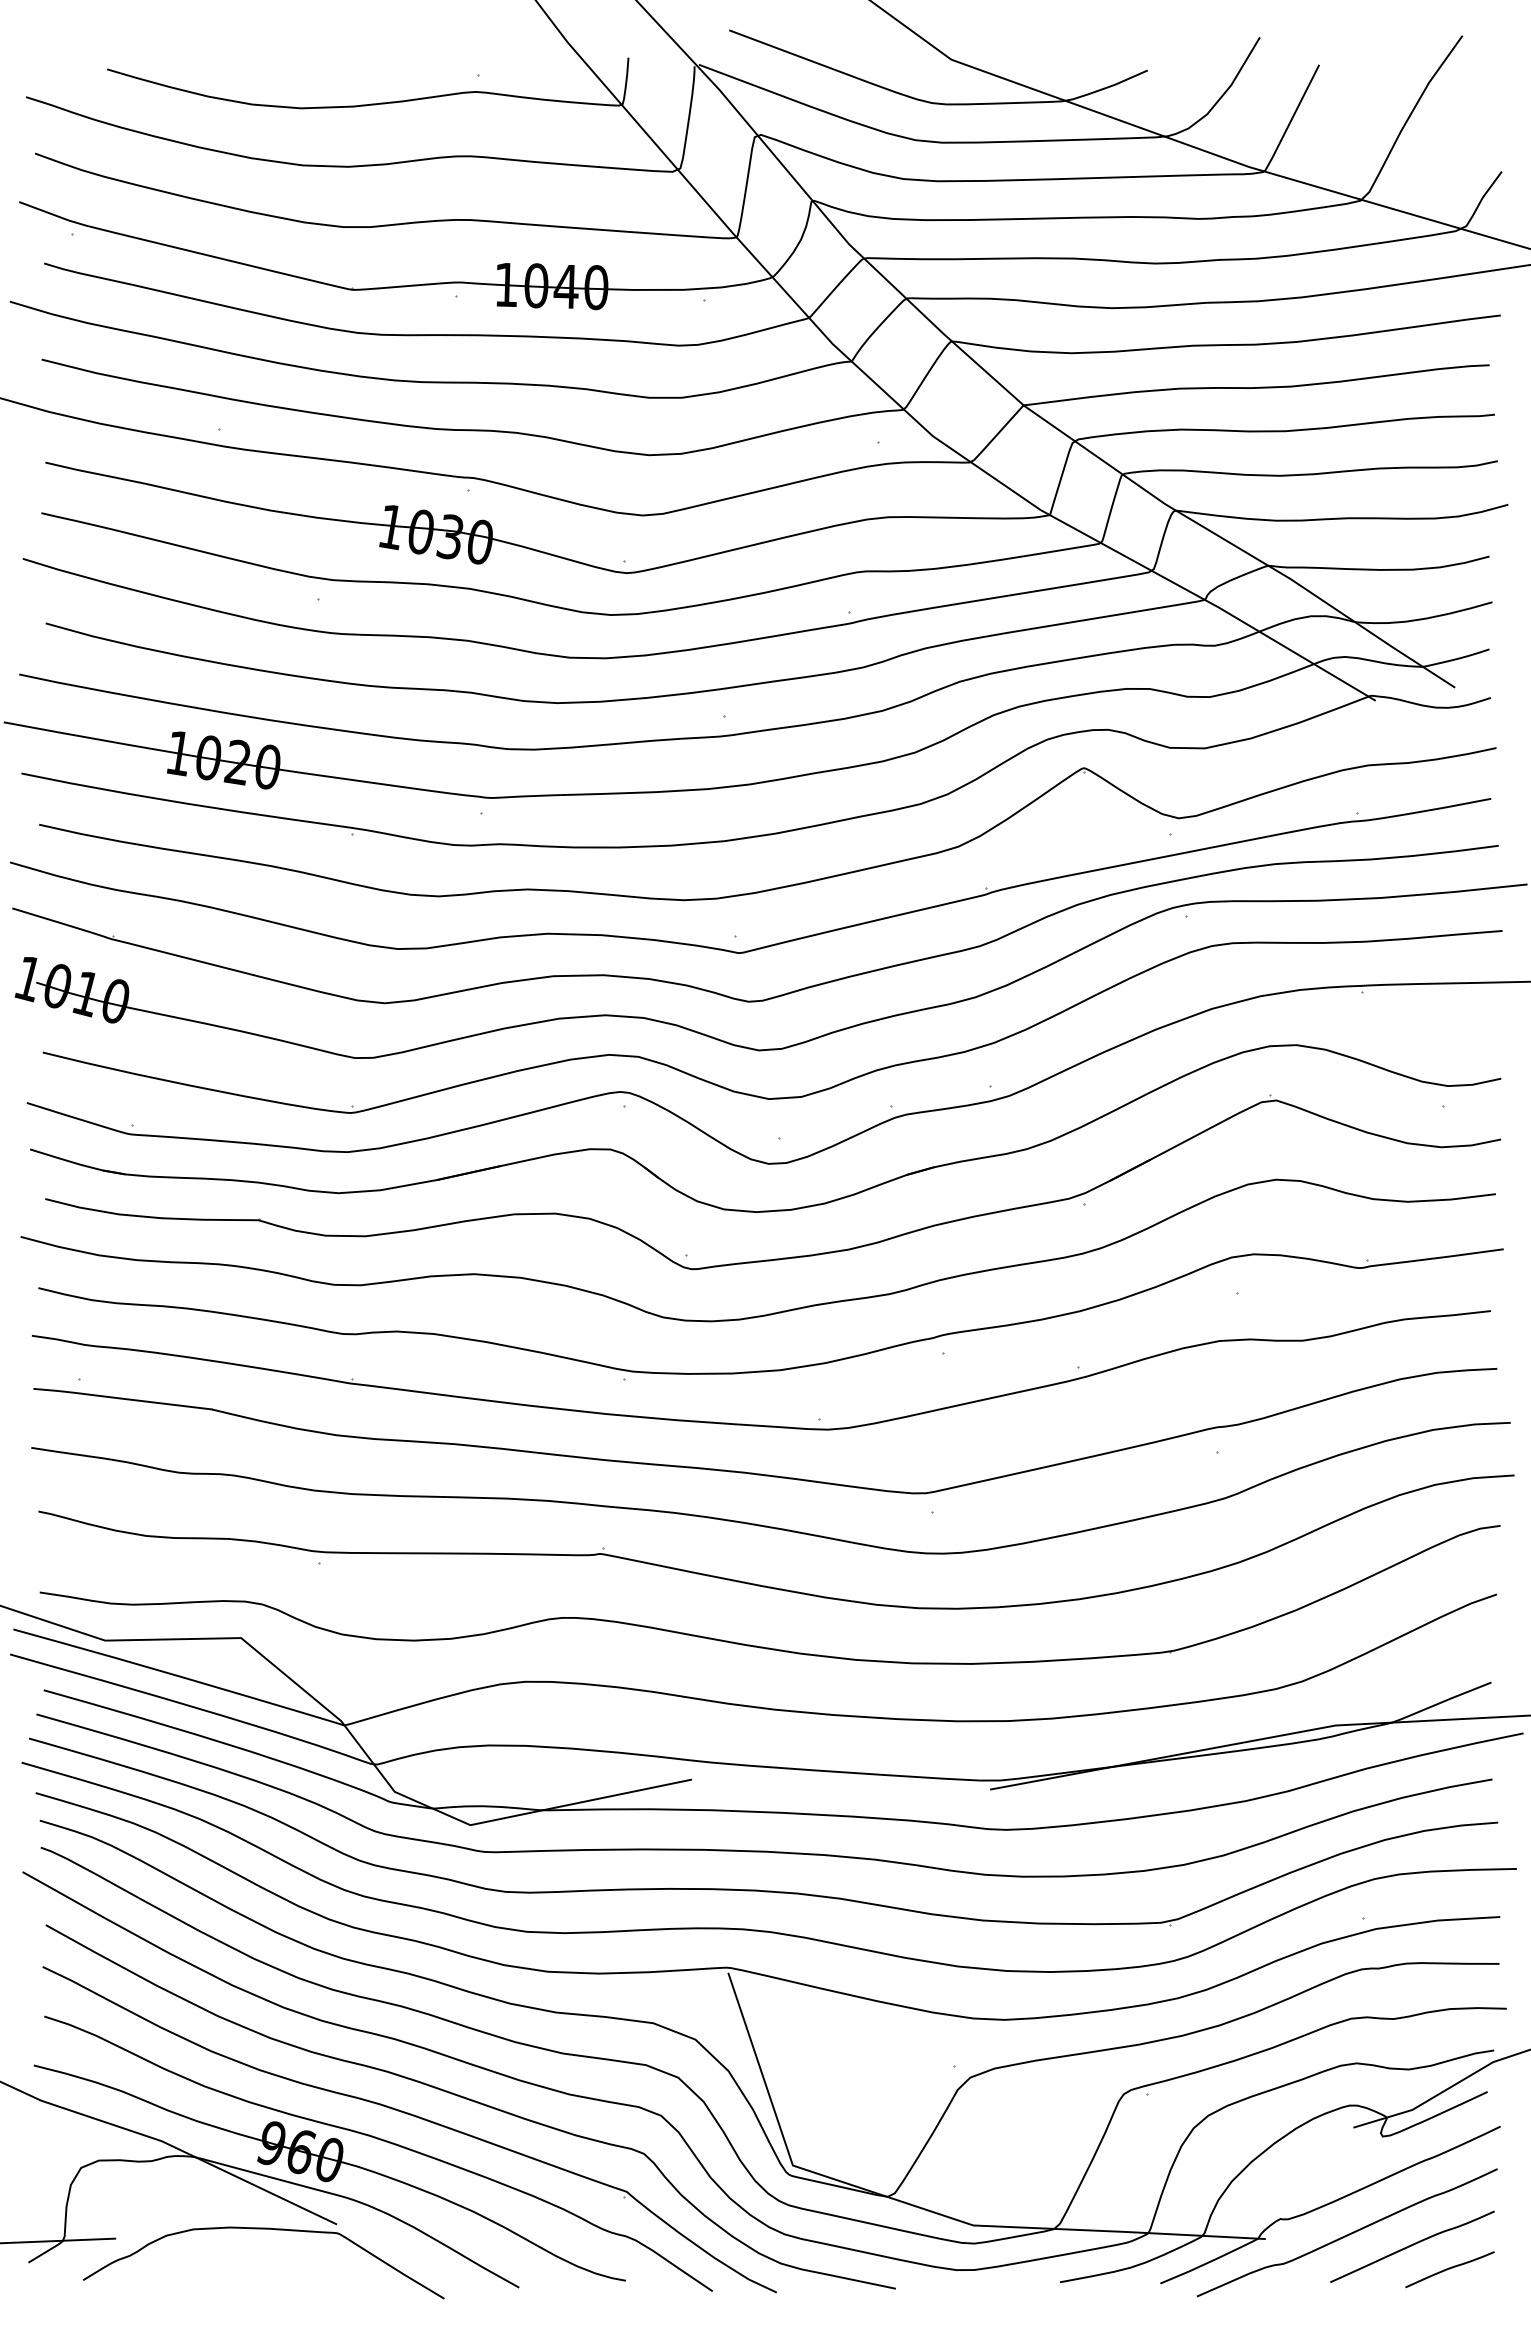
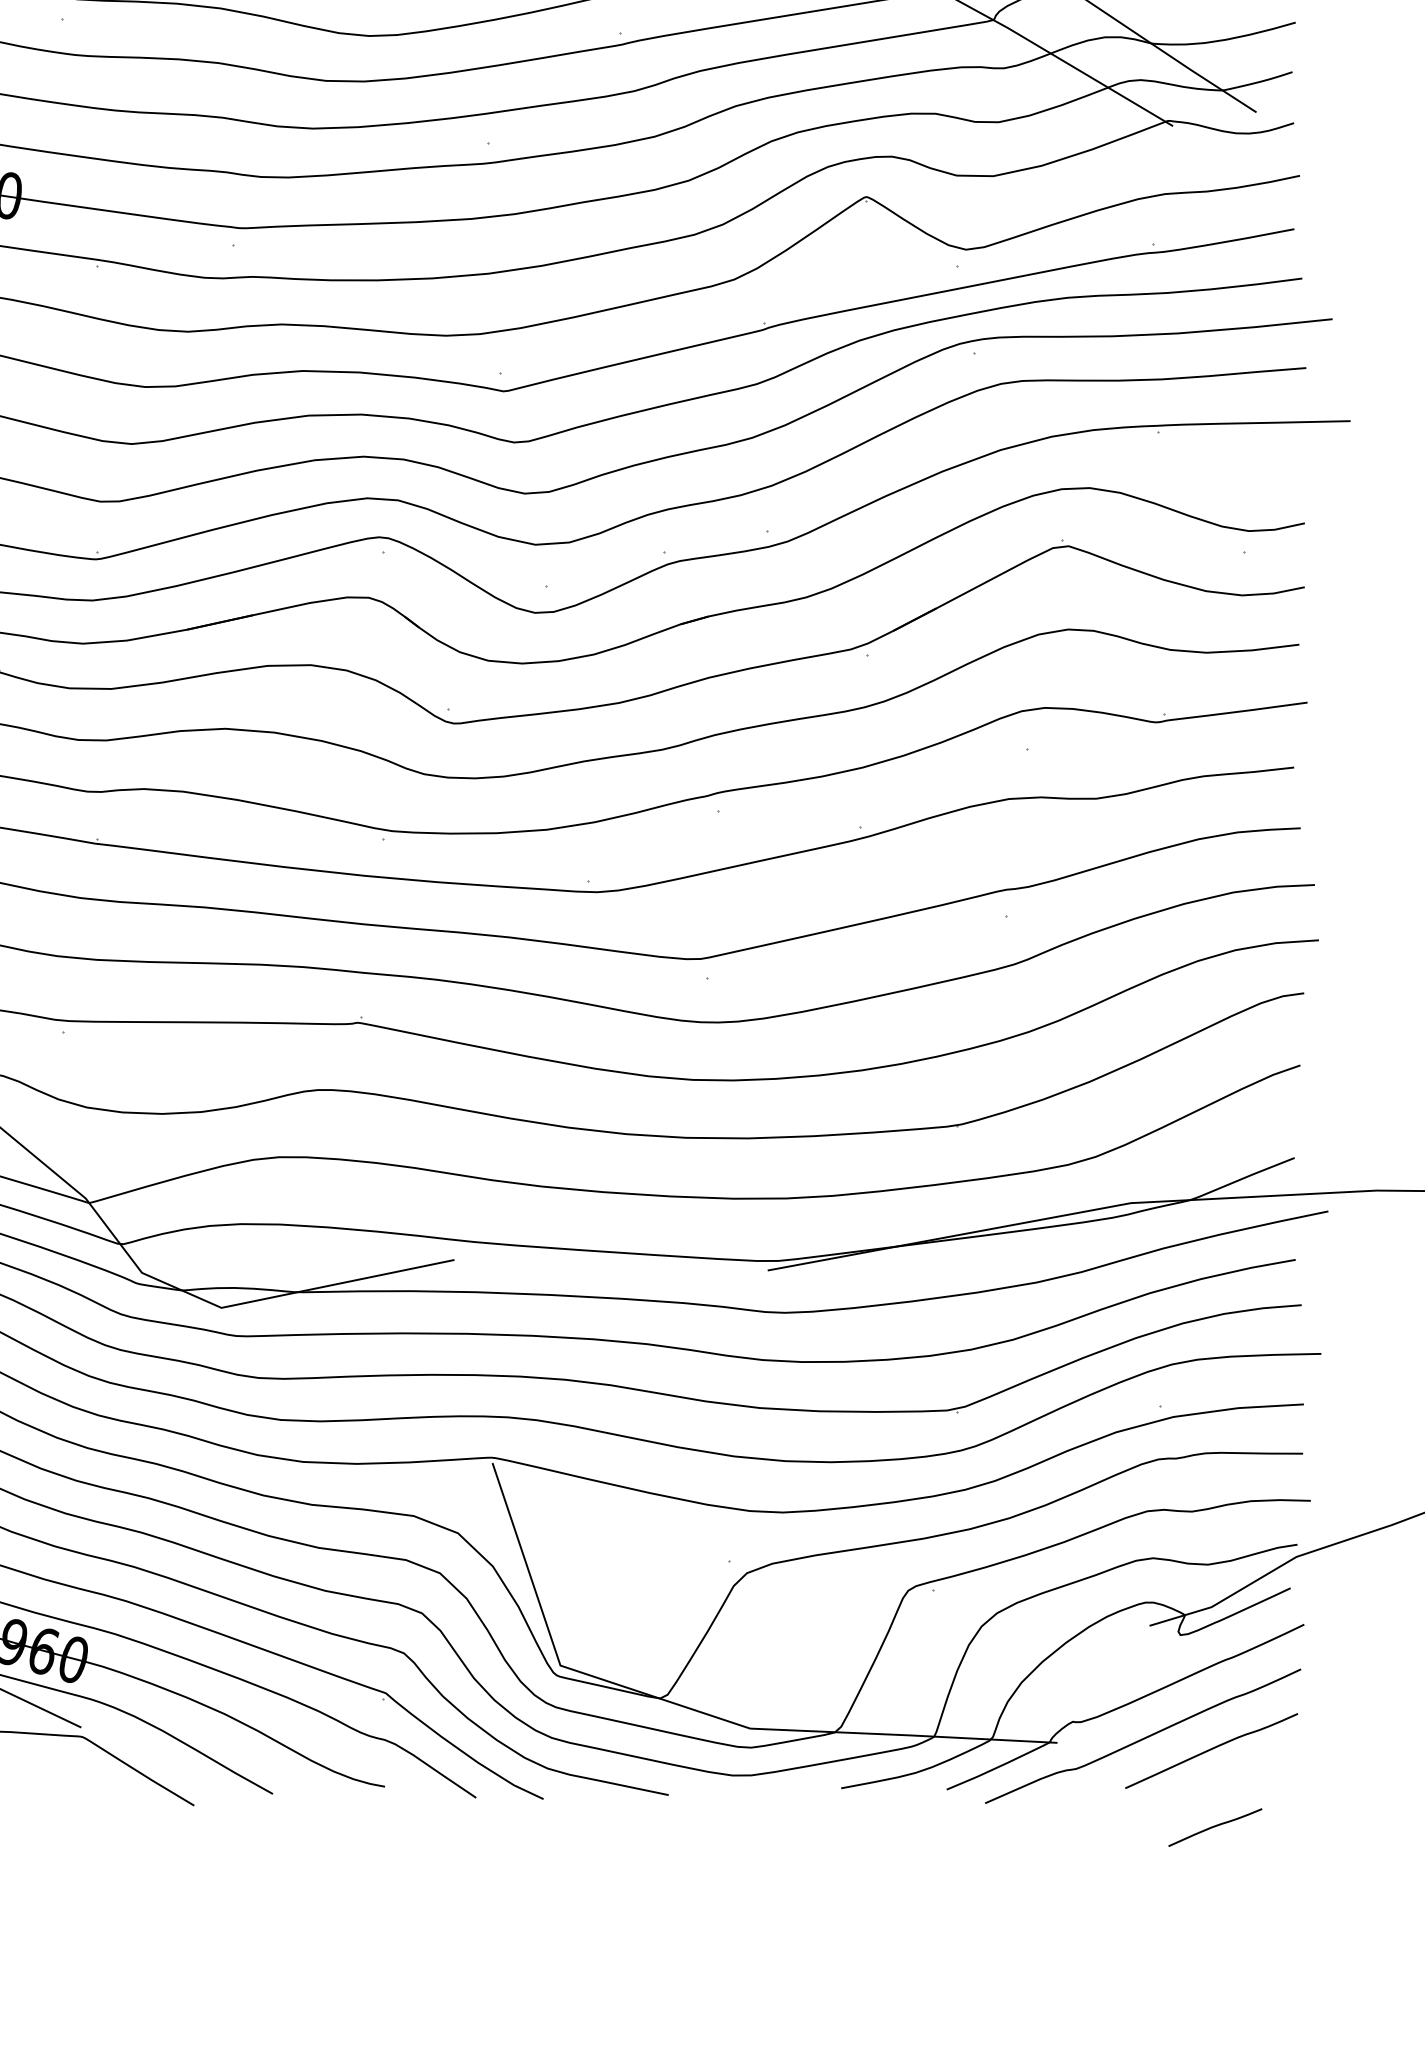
curve: (1449, 2269) -> (1214, 1827), moved

